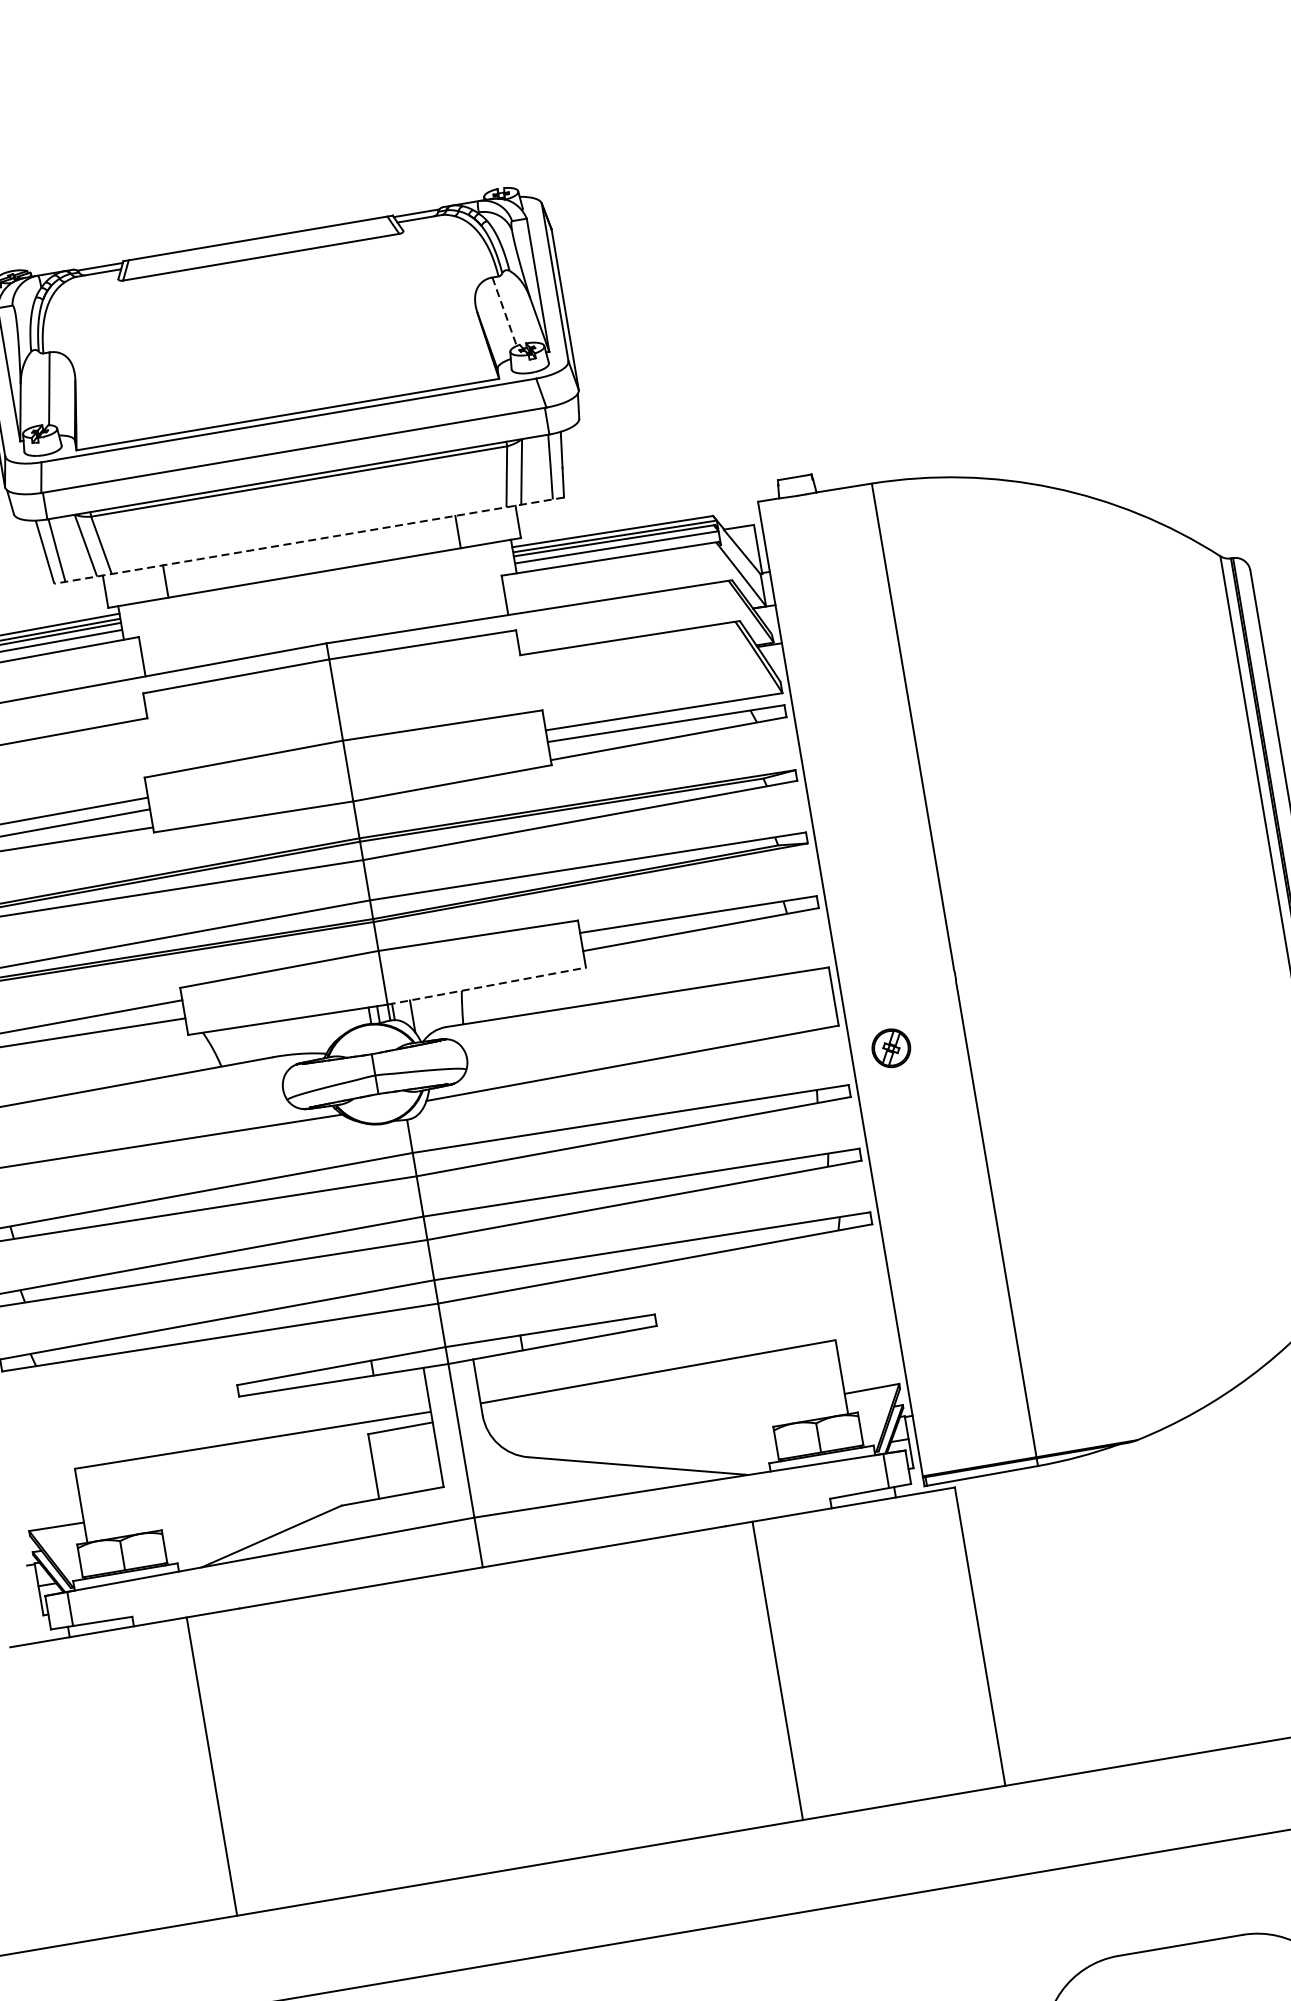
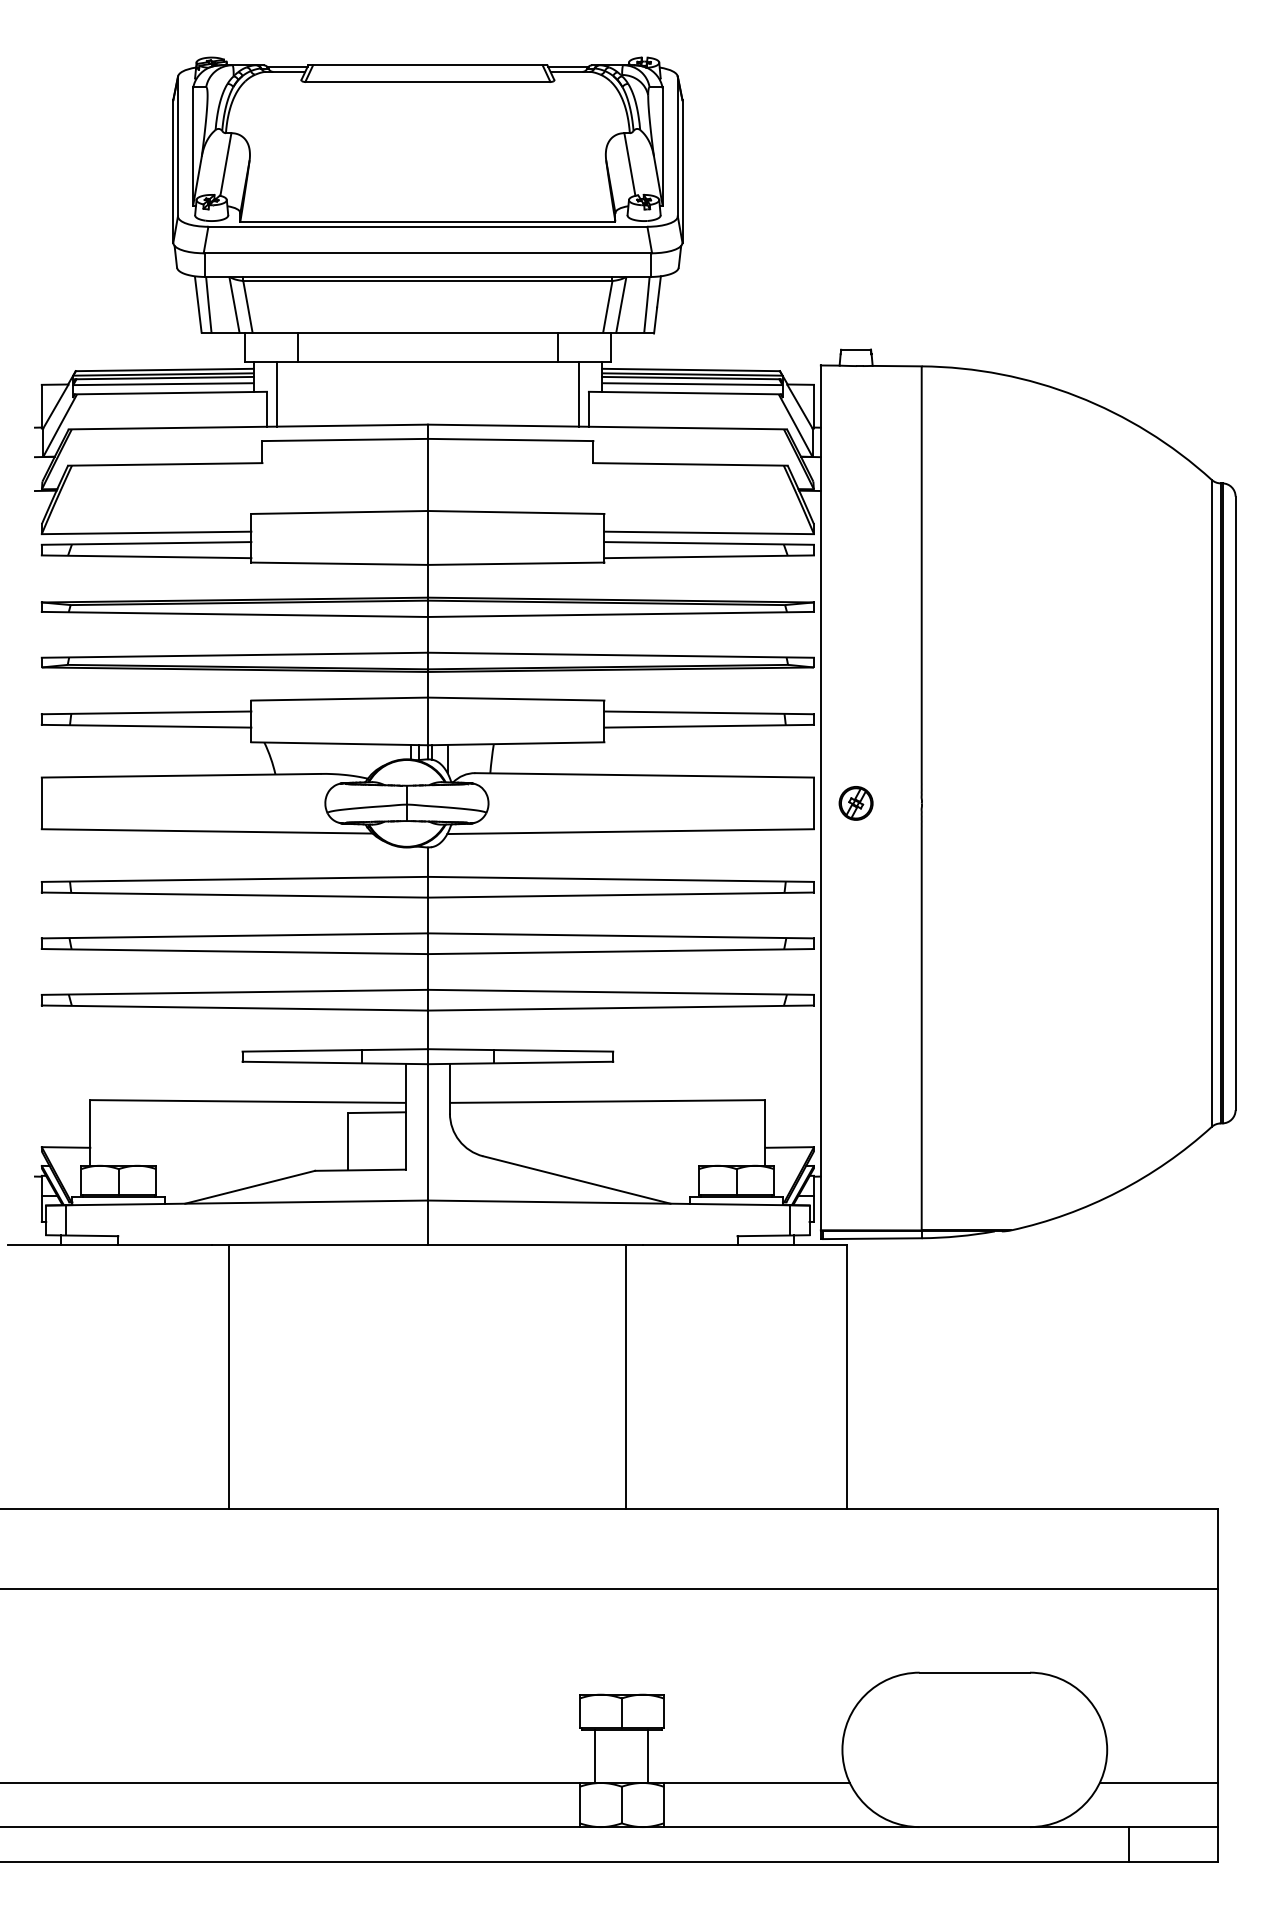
line: (504, 311) -> (629, 164), dashed -> solid
line: (308, 540) -> (427, 333), dashed -> solid
line: (491, 580) -> (579, 394), added
line: (150, 638) -> (276, 394), added
line: (487, 985) -> (516, 743), dashed -> solid
part: (890, 1048) -> (855, 803), moved
line: (777, 1670) -> (626, 1376), moved
line: (212, 1765) -> (229, 1376), moved

